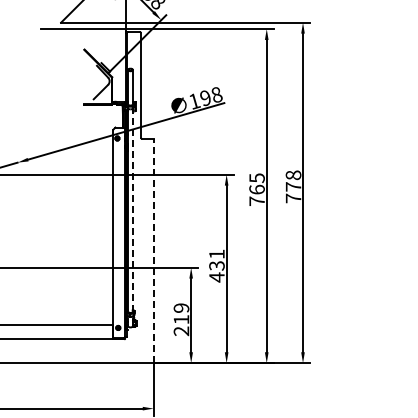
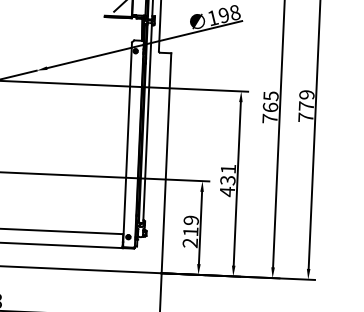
text: (293, 175) -> (306, 95), 778 -> 779
line: (132, 209) -> (147, 121), dashed -> solid
line: (153, 250) -> (166, 162), dashed -> solid

